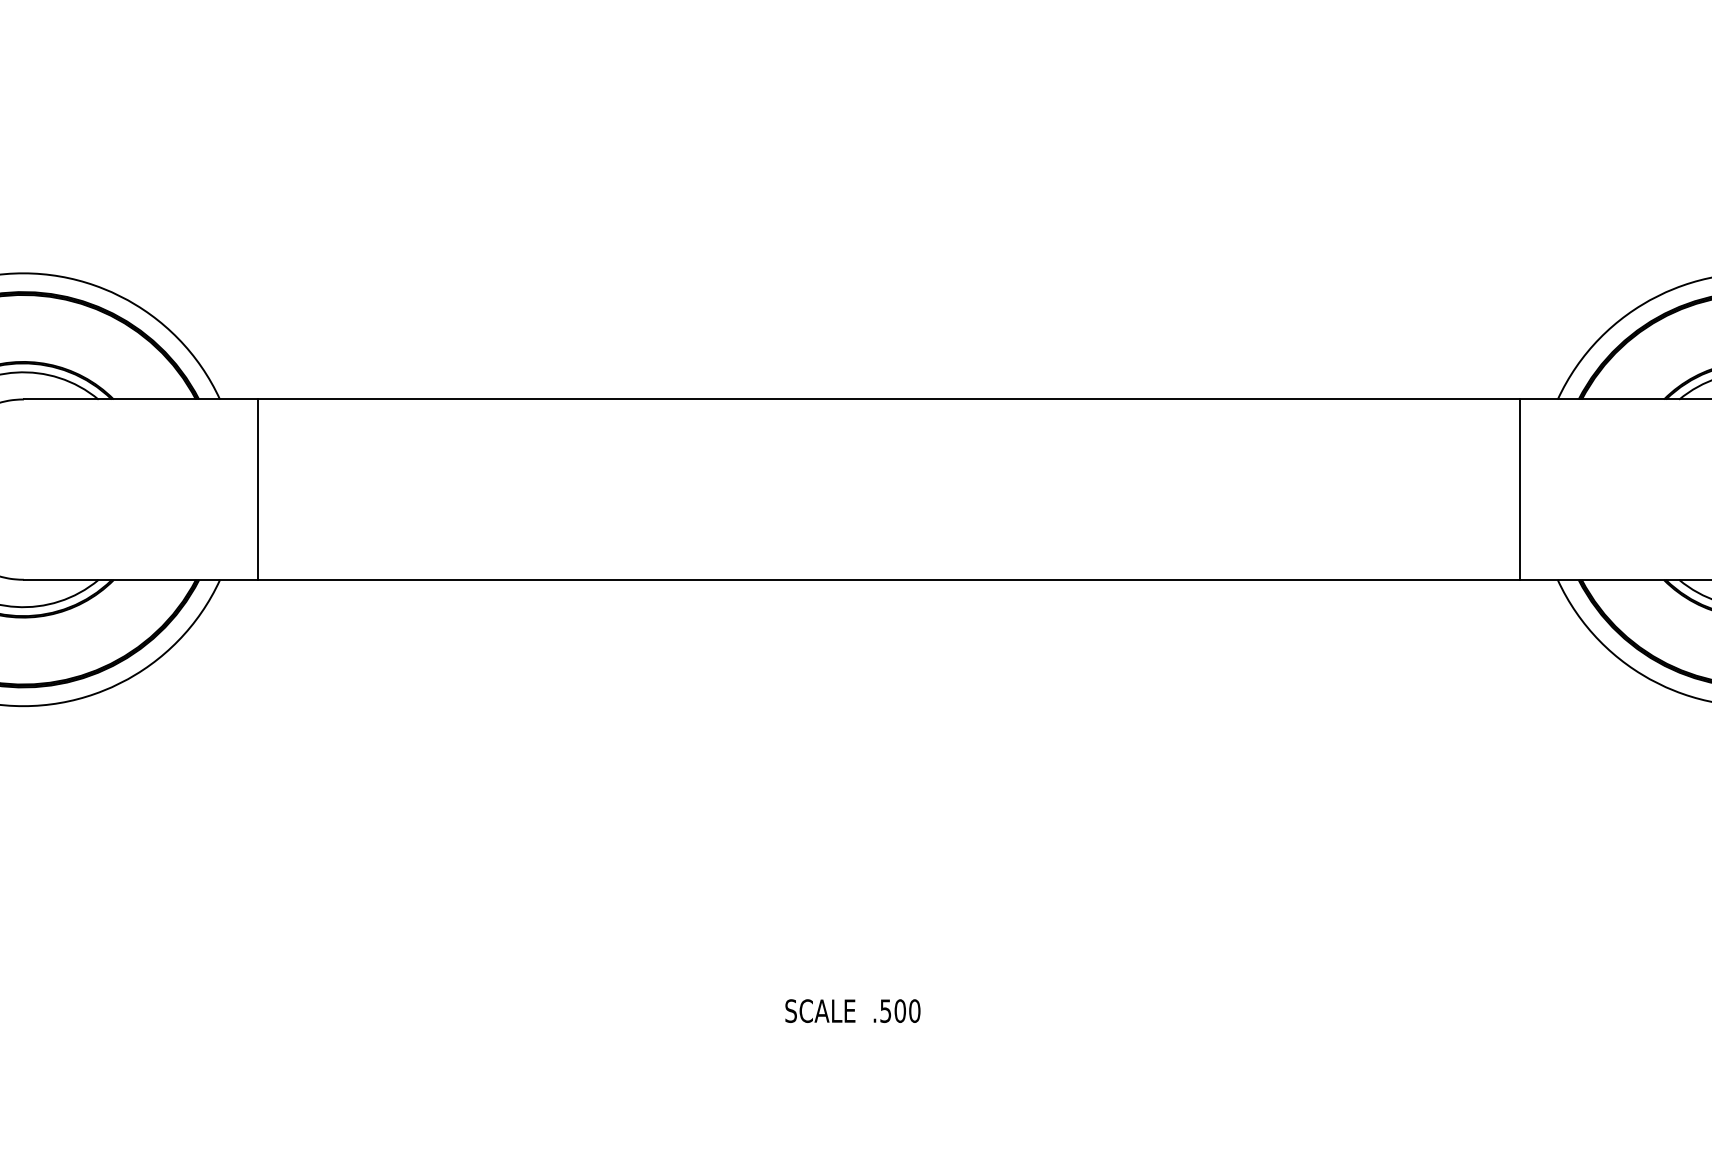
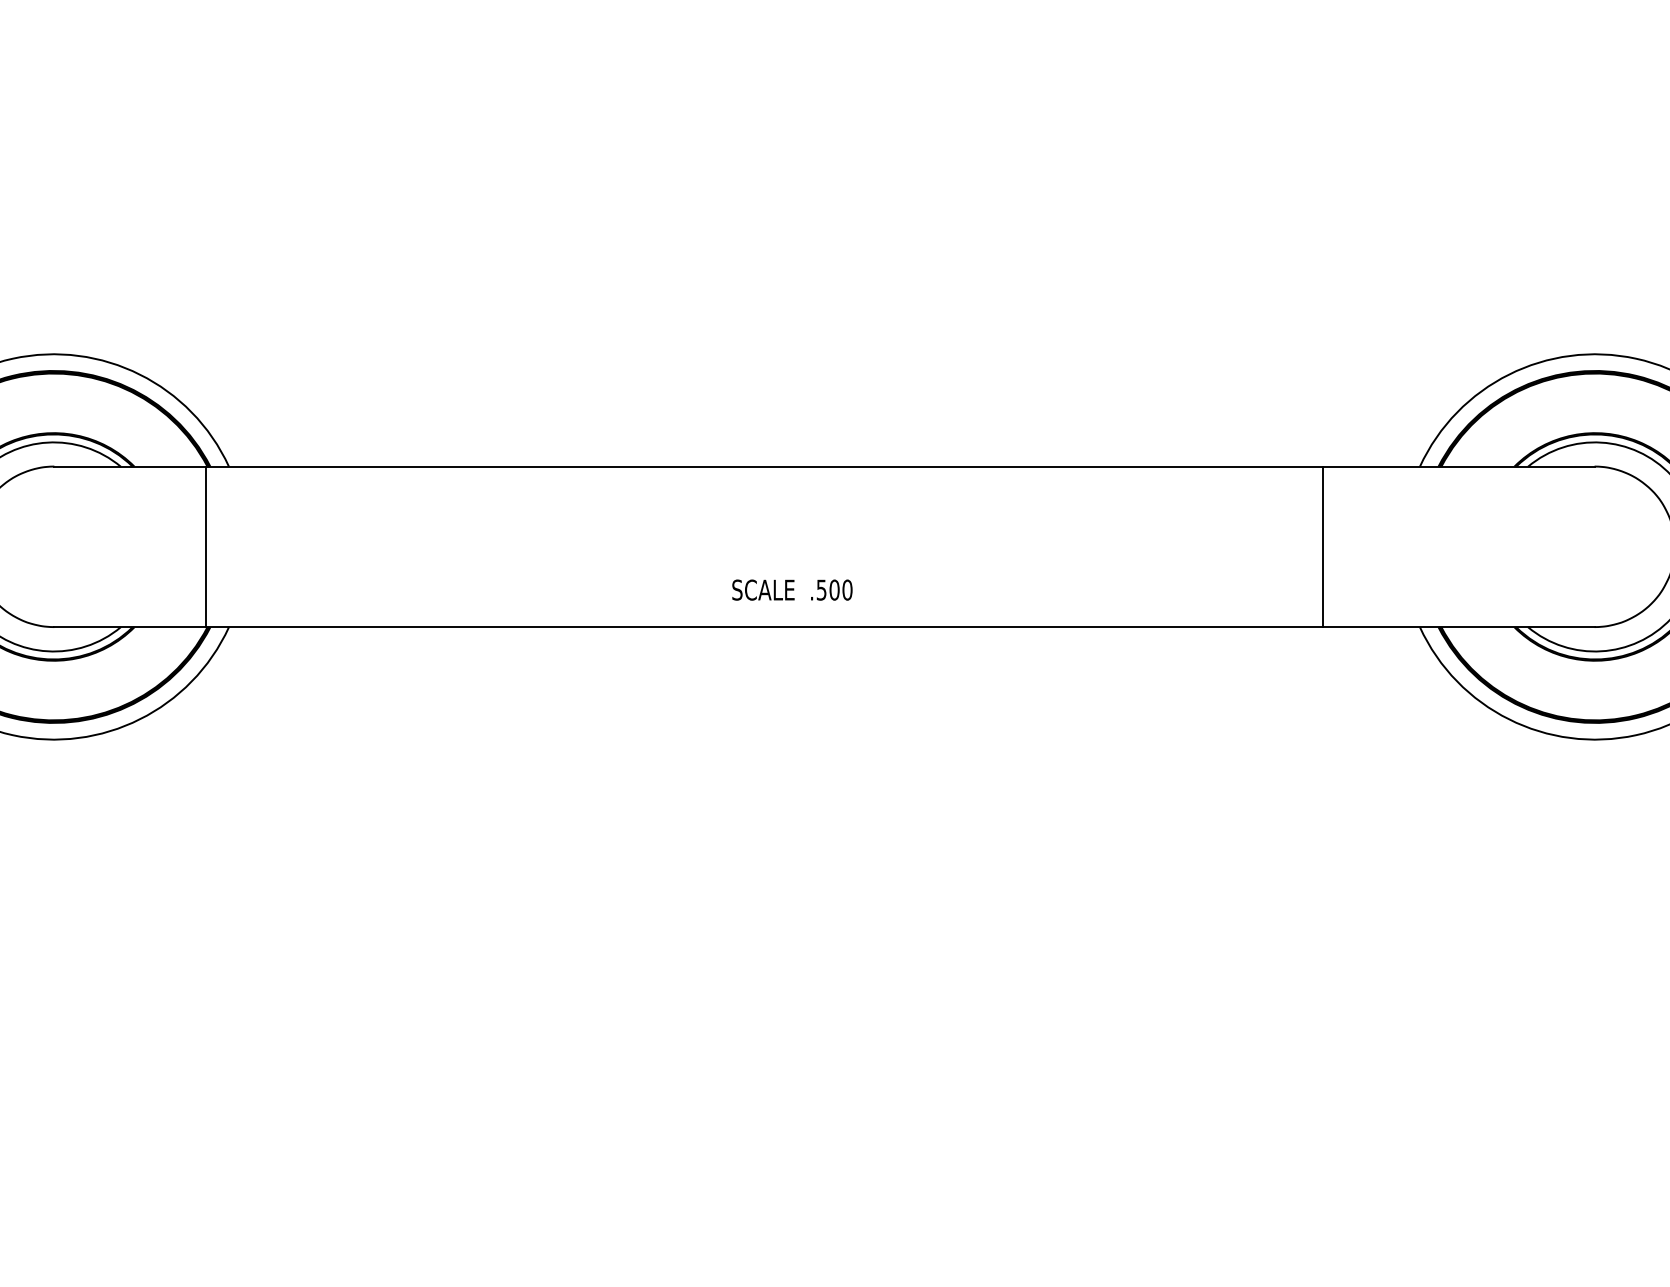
line: (257, 489) -> (205, 546), moved
line: (1520, 489) -> (1322, 546), moved
text: (853, 1010) -> (792, 589), moved

